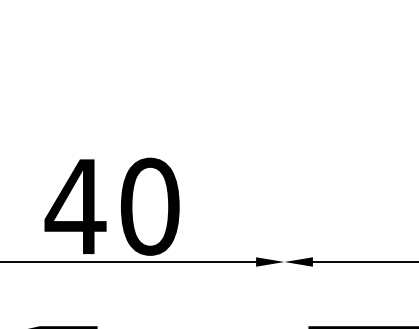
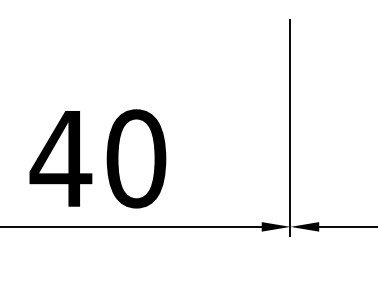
line: (284, 164) -> (290, 128), added
text: (111, 206) -> (97, 158), moved

